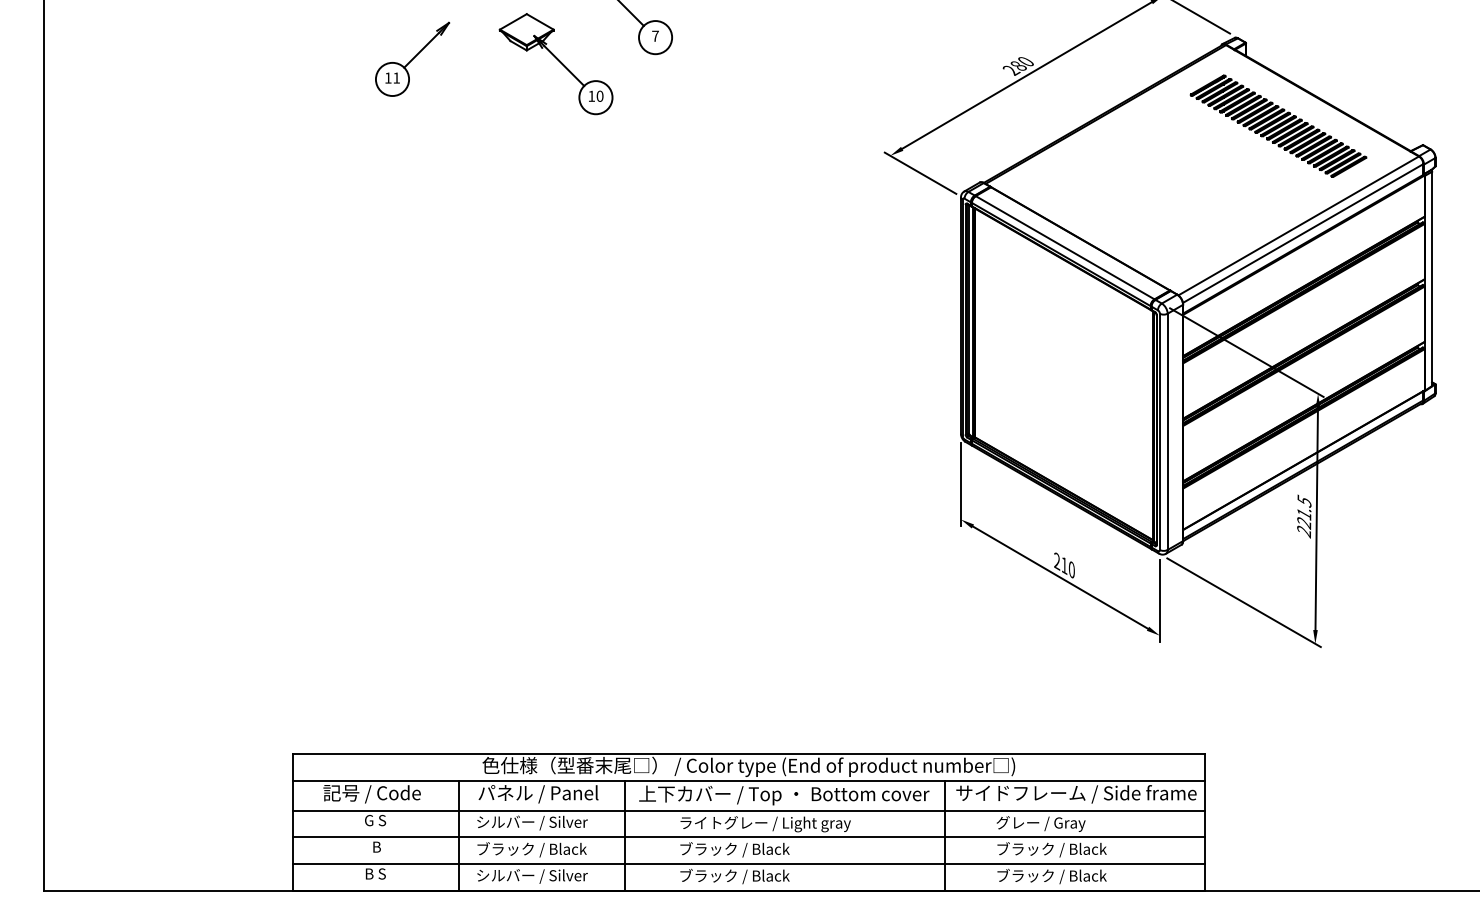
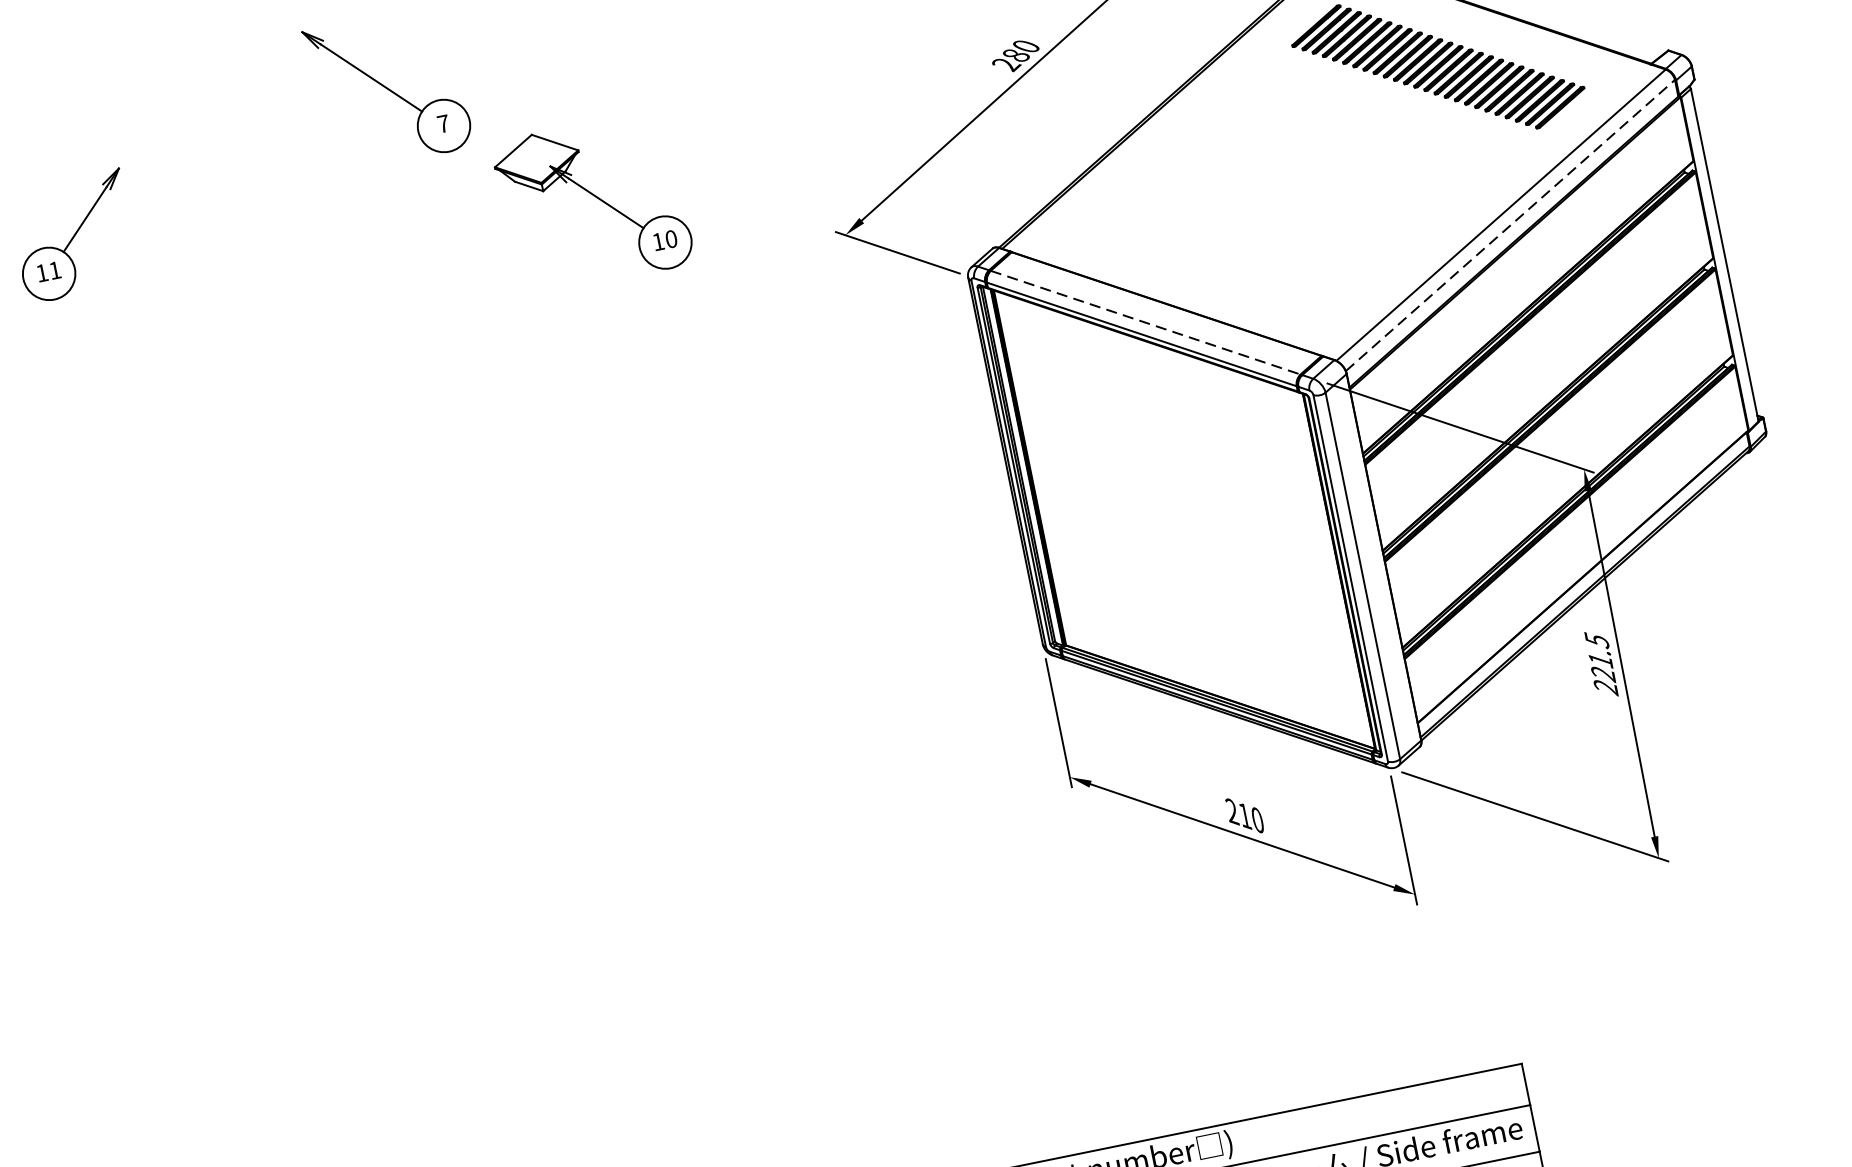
part: (555, 64) -> (592, 203), moved
line: (1303, 233) -> (1510, 225), solid -> dashed
line: (1065, 247) -> (1146, 322), solid -> dashed

